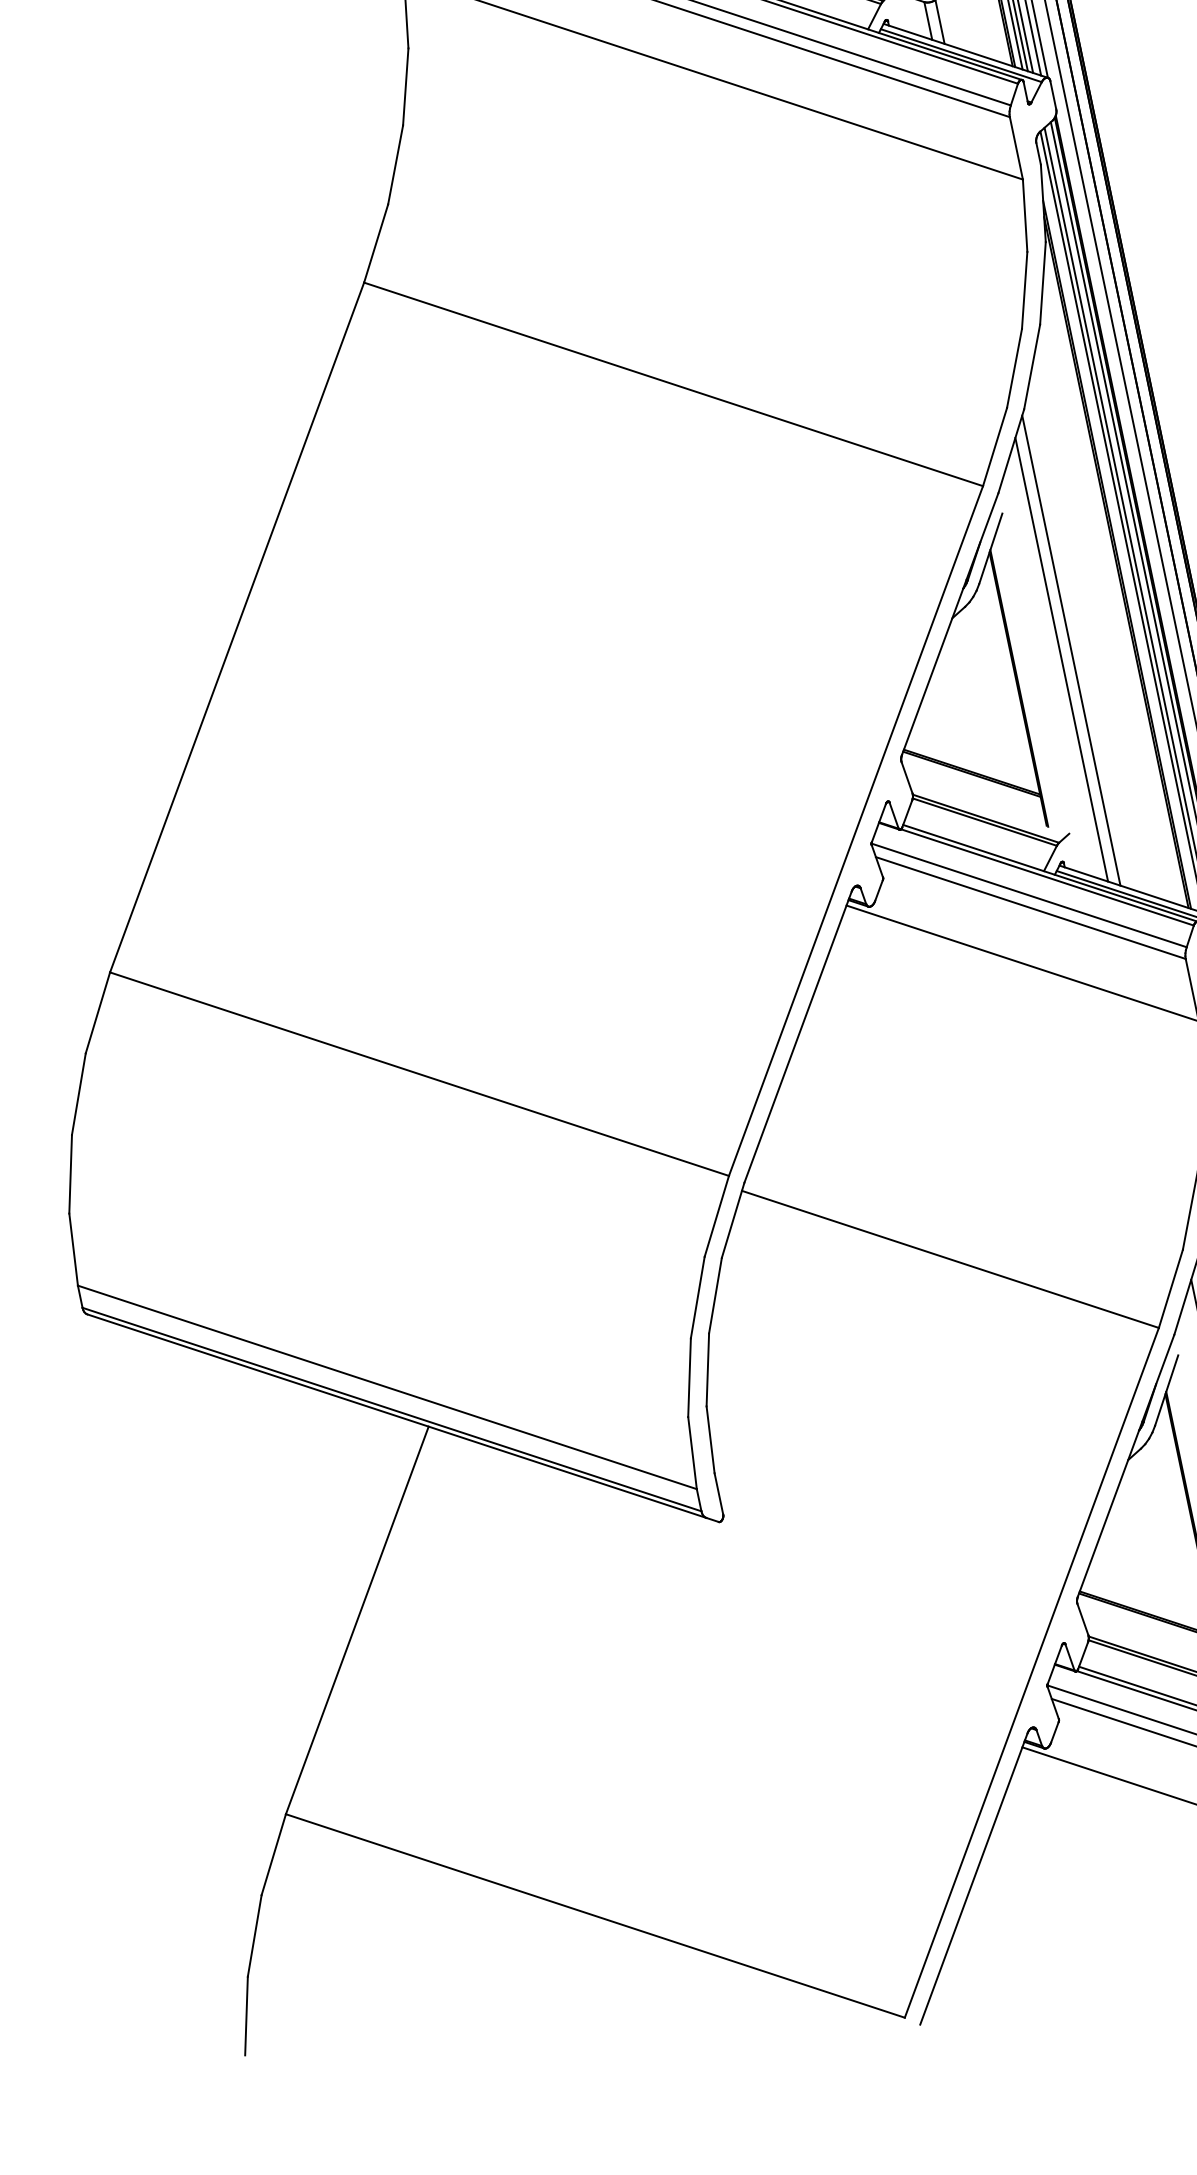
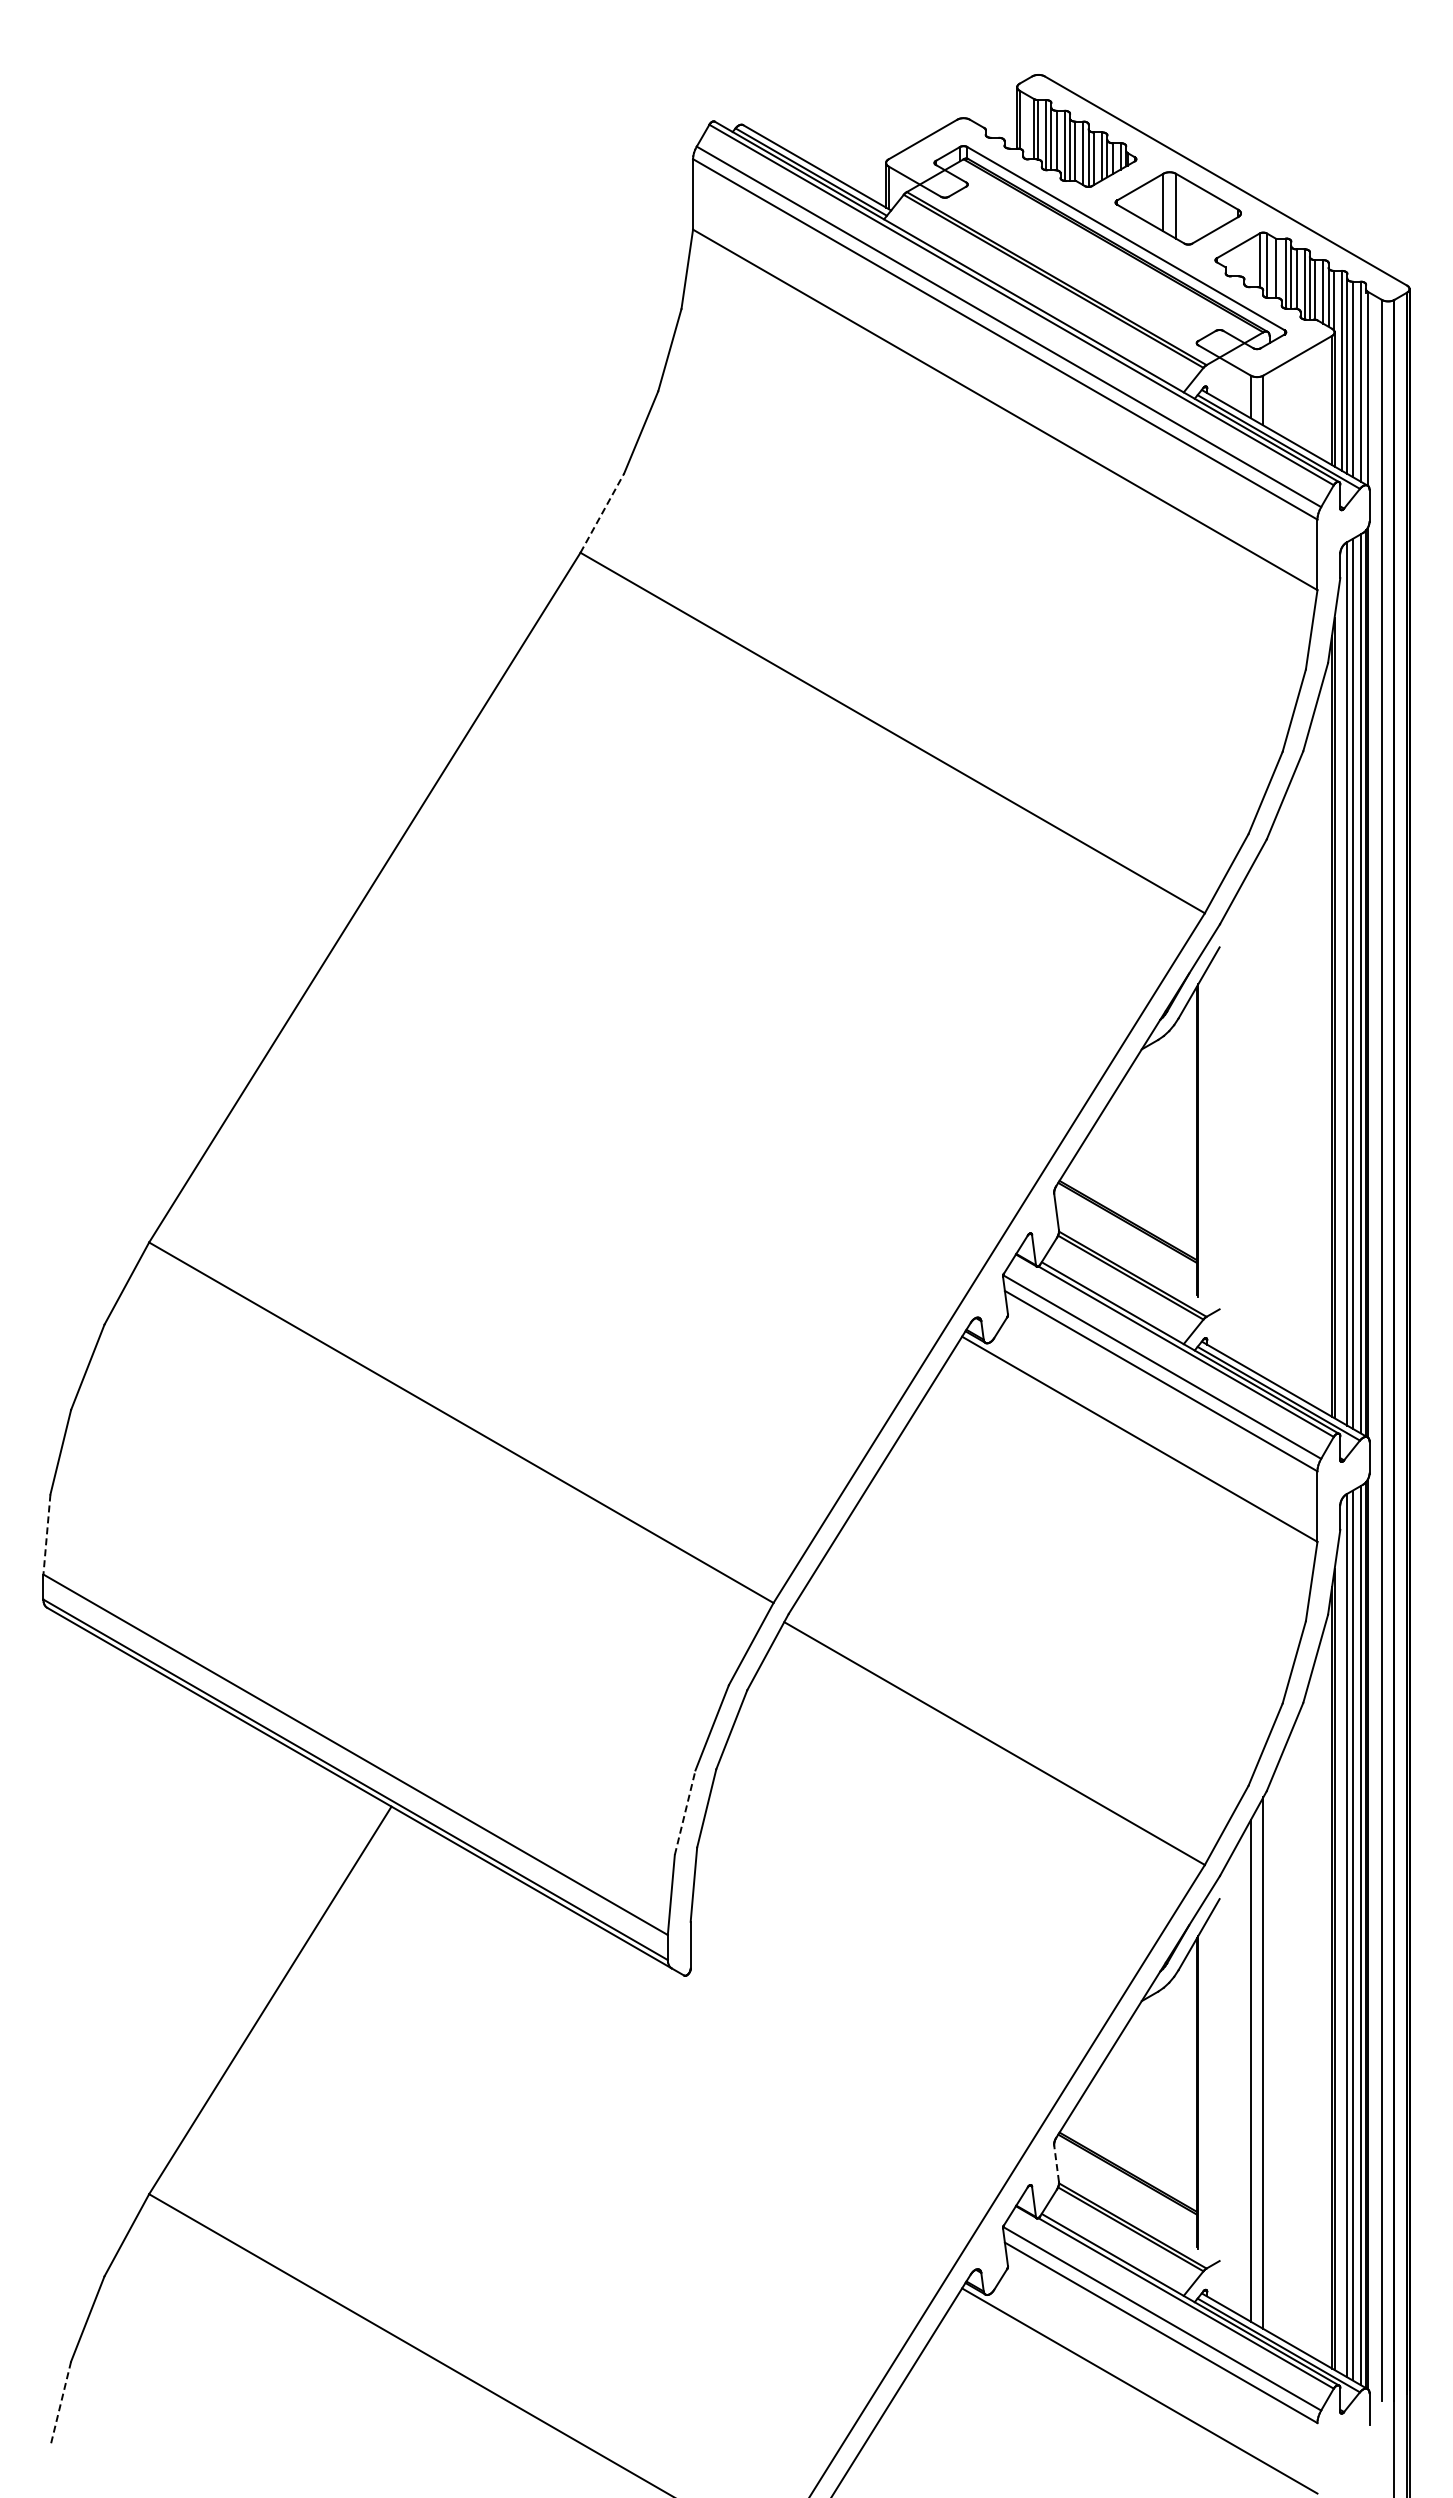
line: (376, 242) -> (602, 512), solid -> dashed
line: (1071, 650) -> (1263, 1111), removed
line: (1061, 659) -> (1250, 1118), removed
line: (73, 1250) -> (46, 1535), solid -> dashed
line: (689, 1377) -> (685, 1812), solid -> dashed
line: (1082, 1619) -> (1056, 2163), solid -> dashed
line: (246, 2015) -> (60, 2403), solid -> dashed

